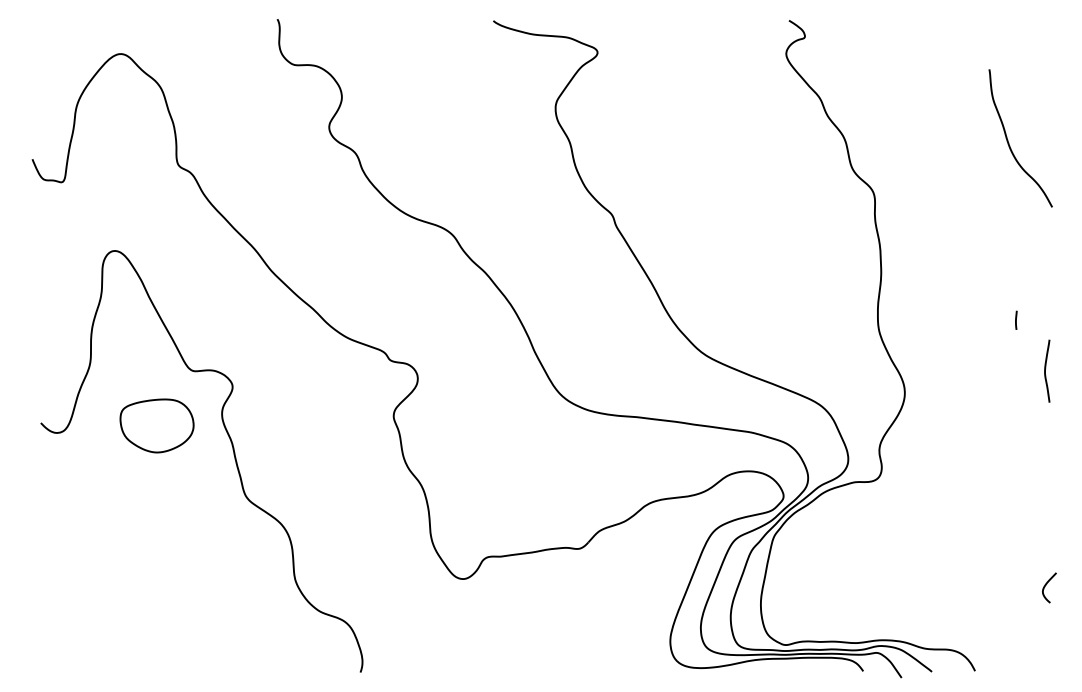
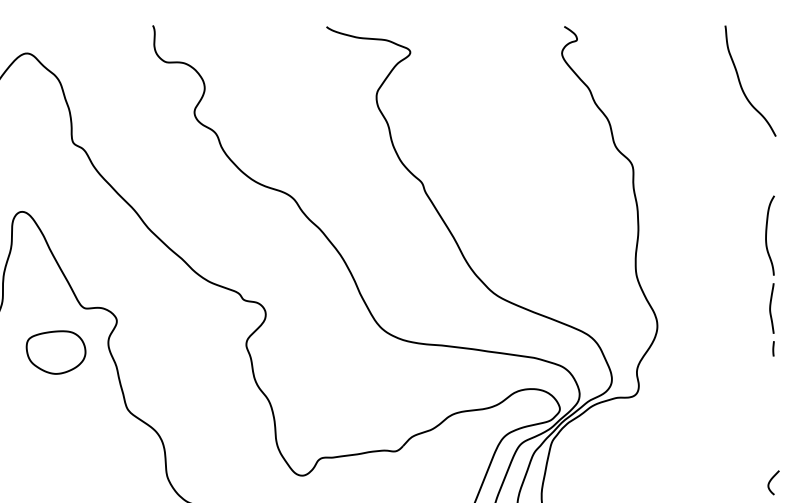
curve: (1009, 143) -> (741, 85), moved
curve: (1040, 280) -> (766, 235), added
line: (1016, 319) -> (773, 348), moved

